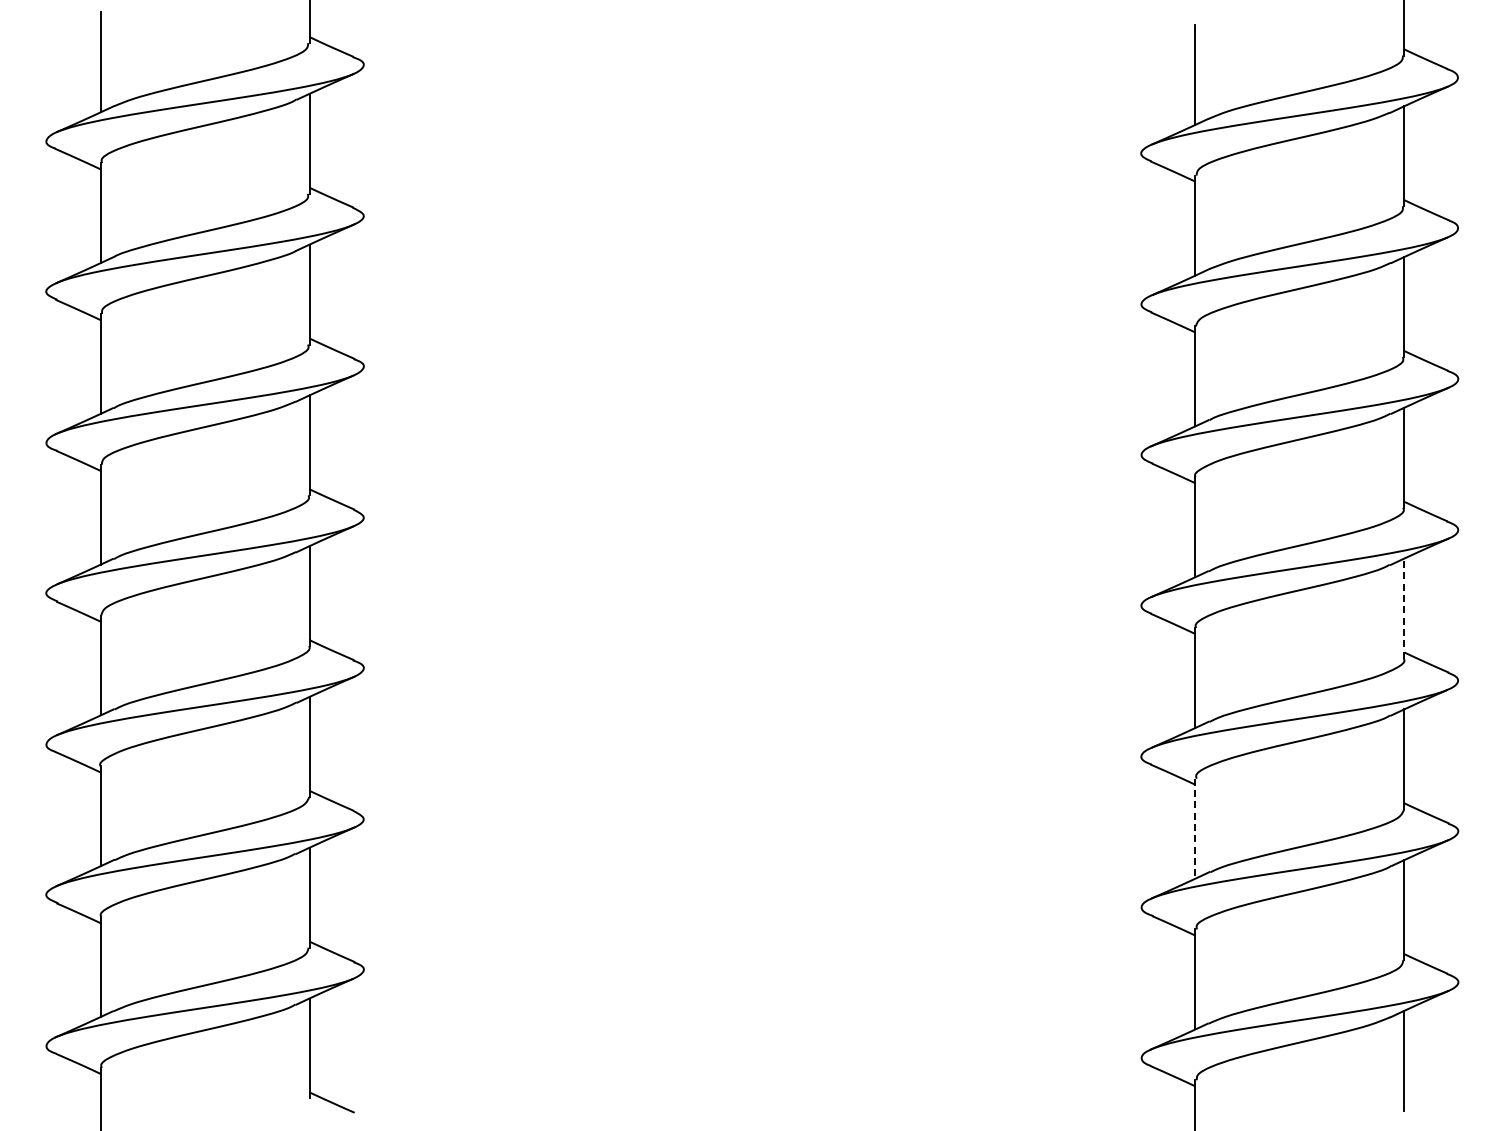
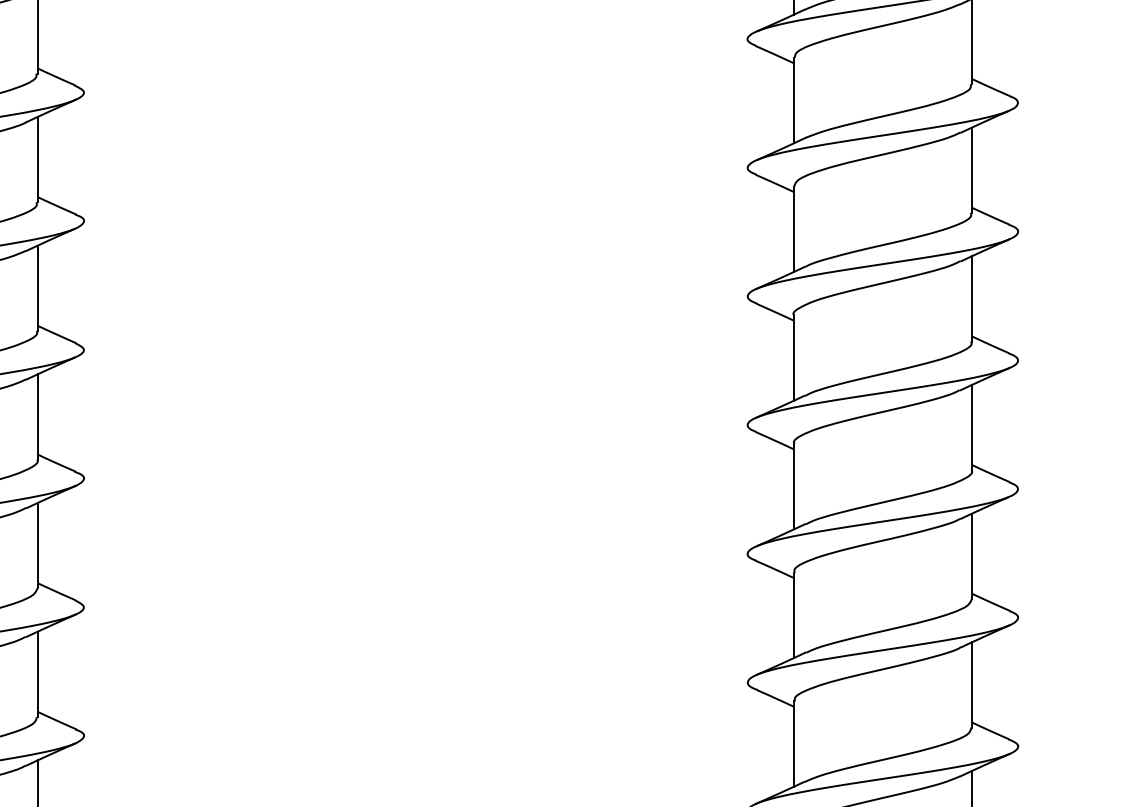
line: (1404, 608) -> (972, 427), dashed -> solid
line: (1195, 828) -> (793, 615), dashed -> solid

